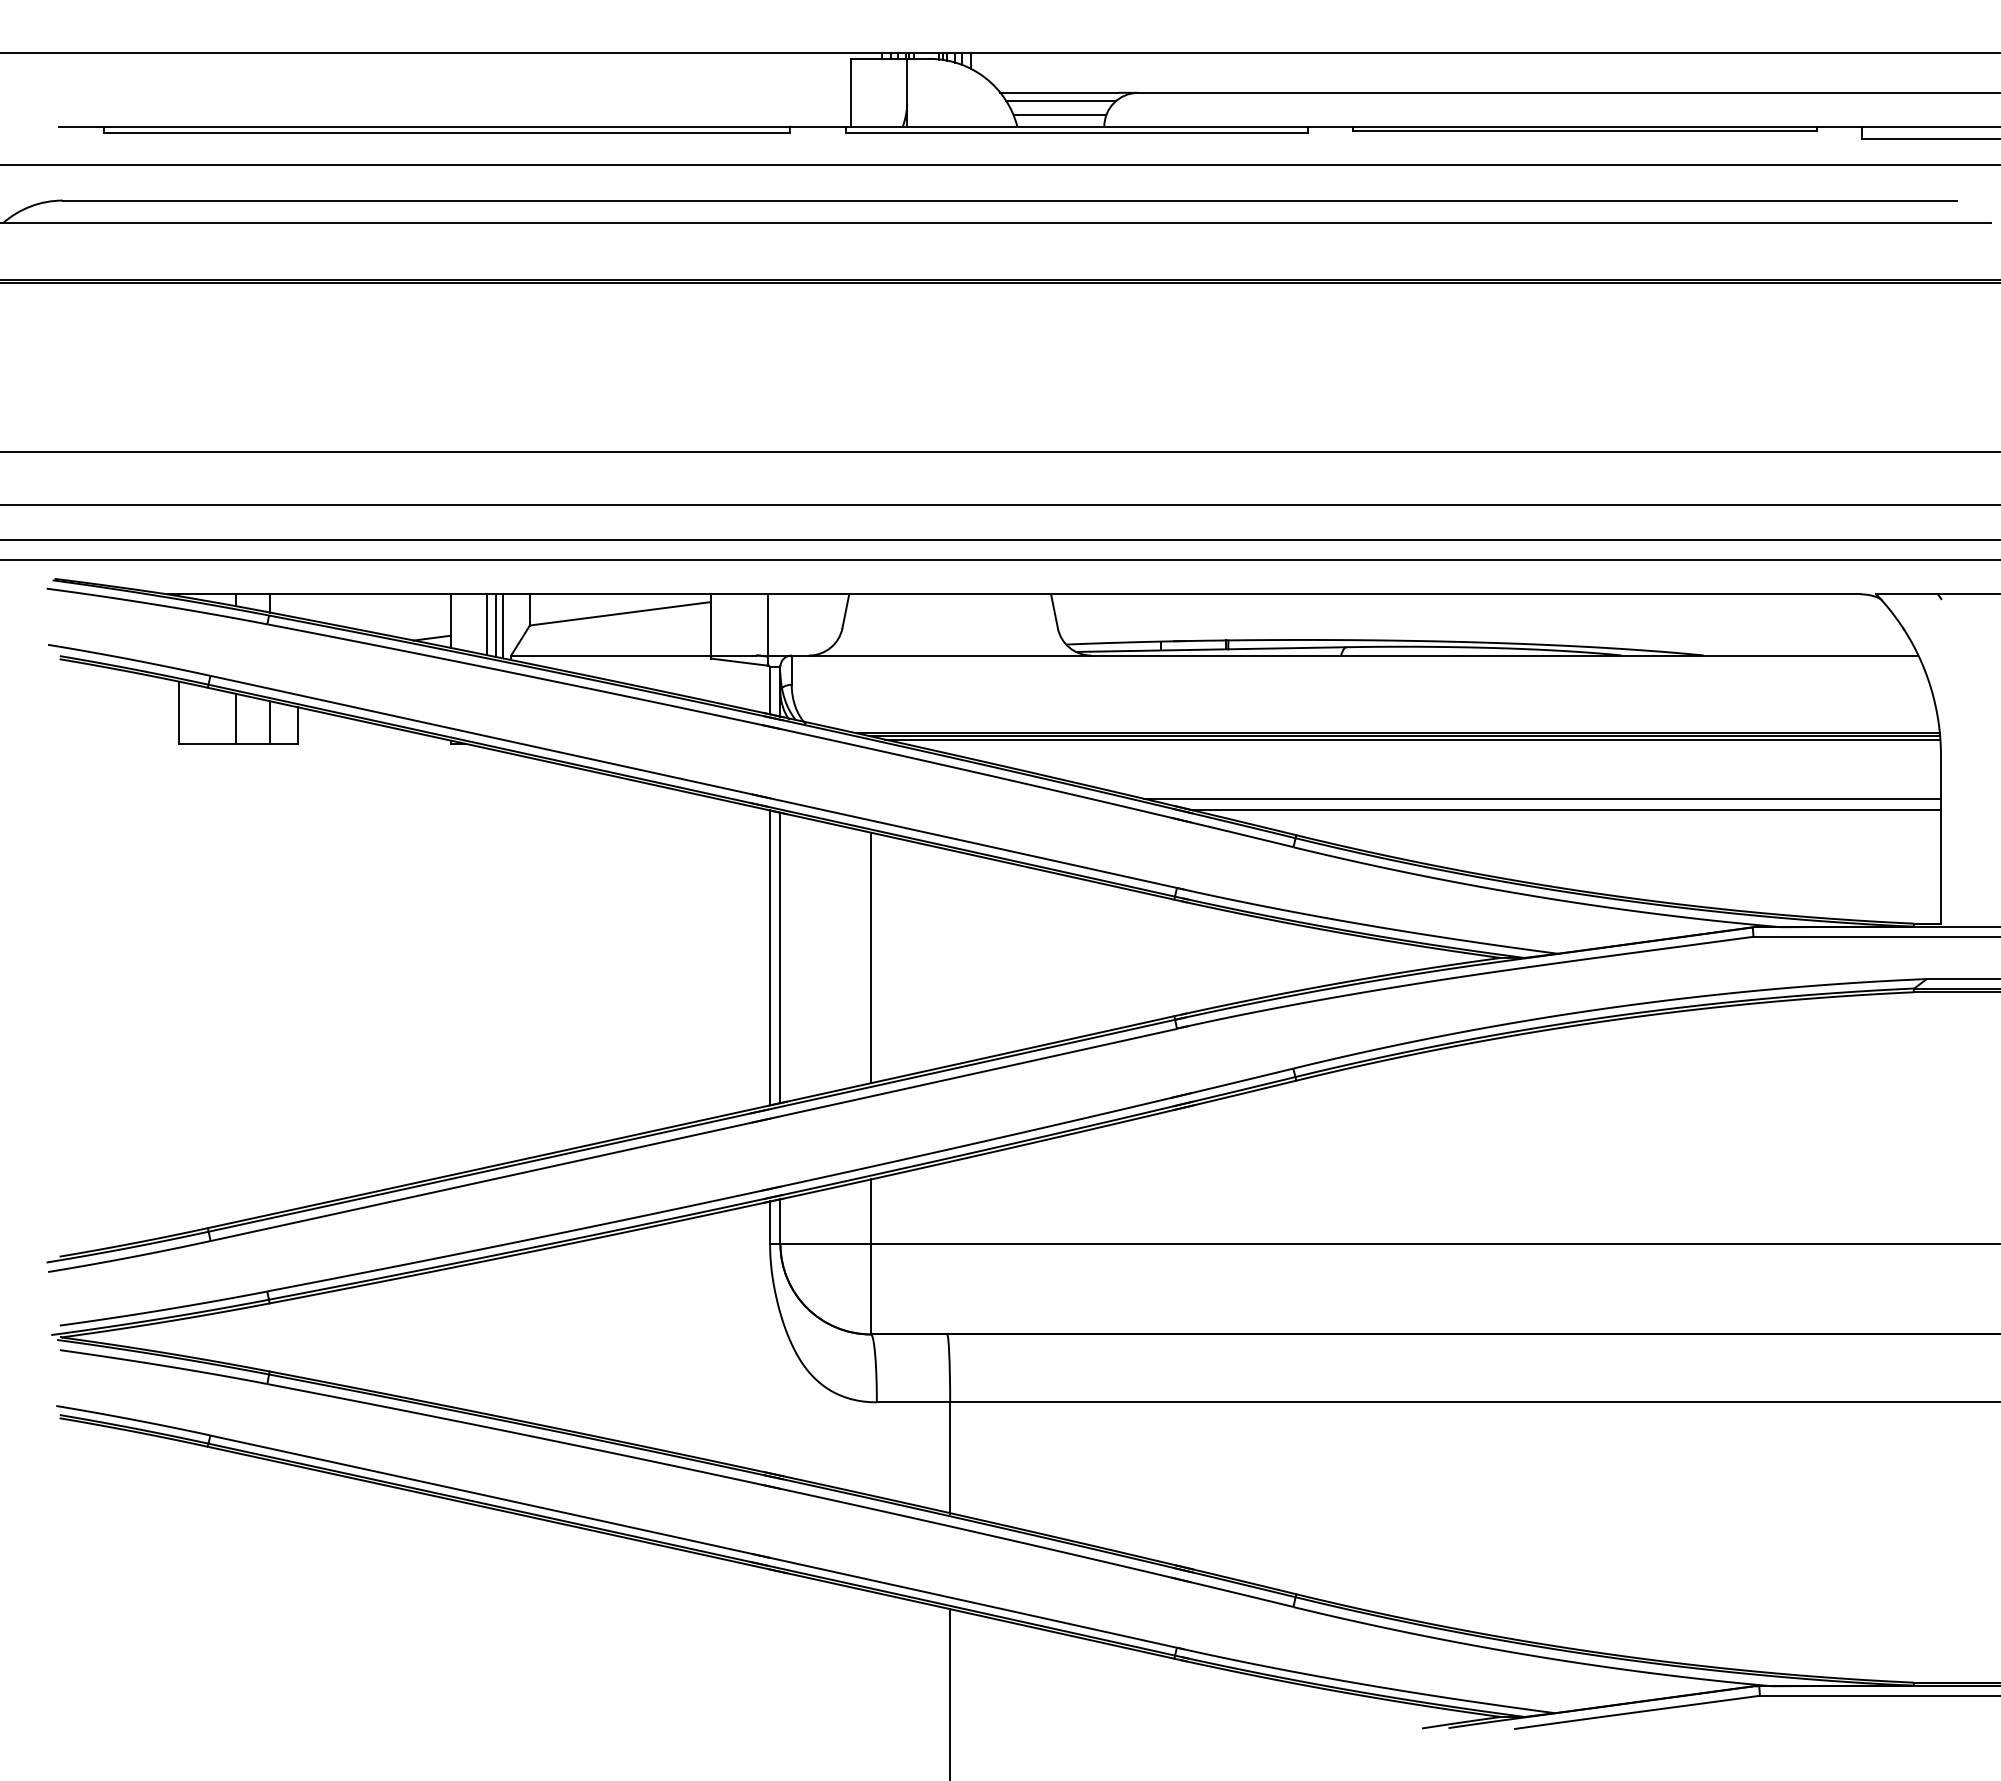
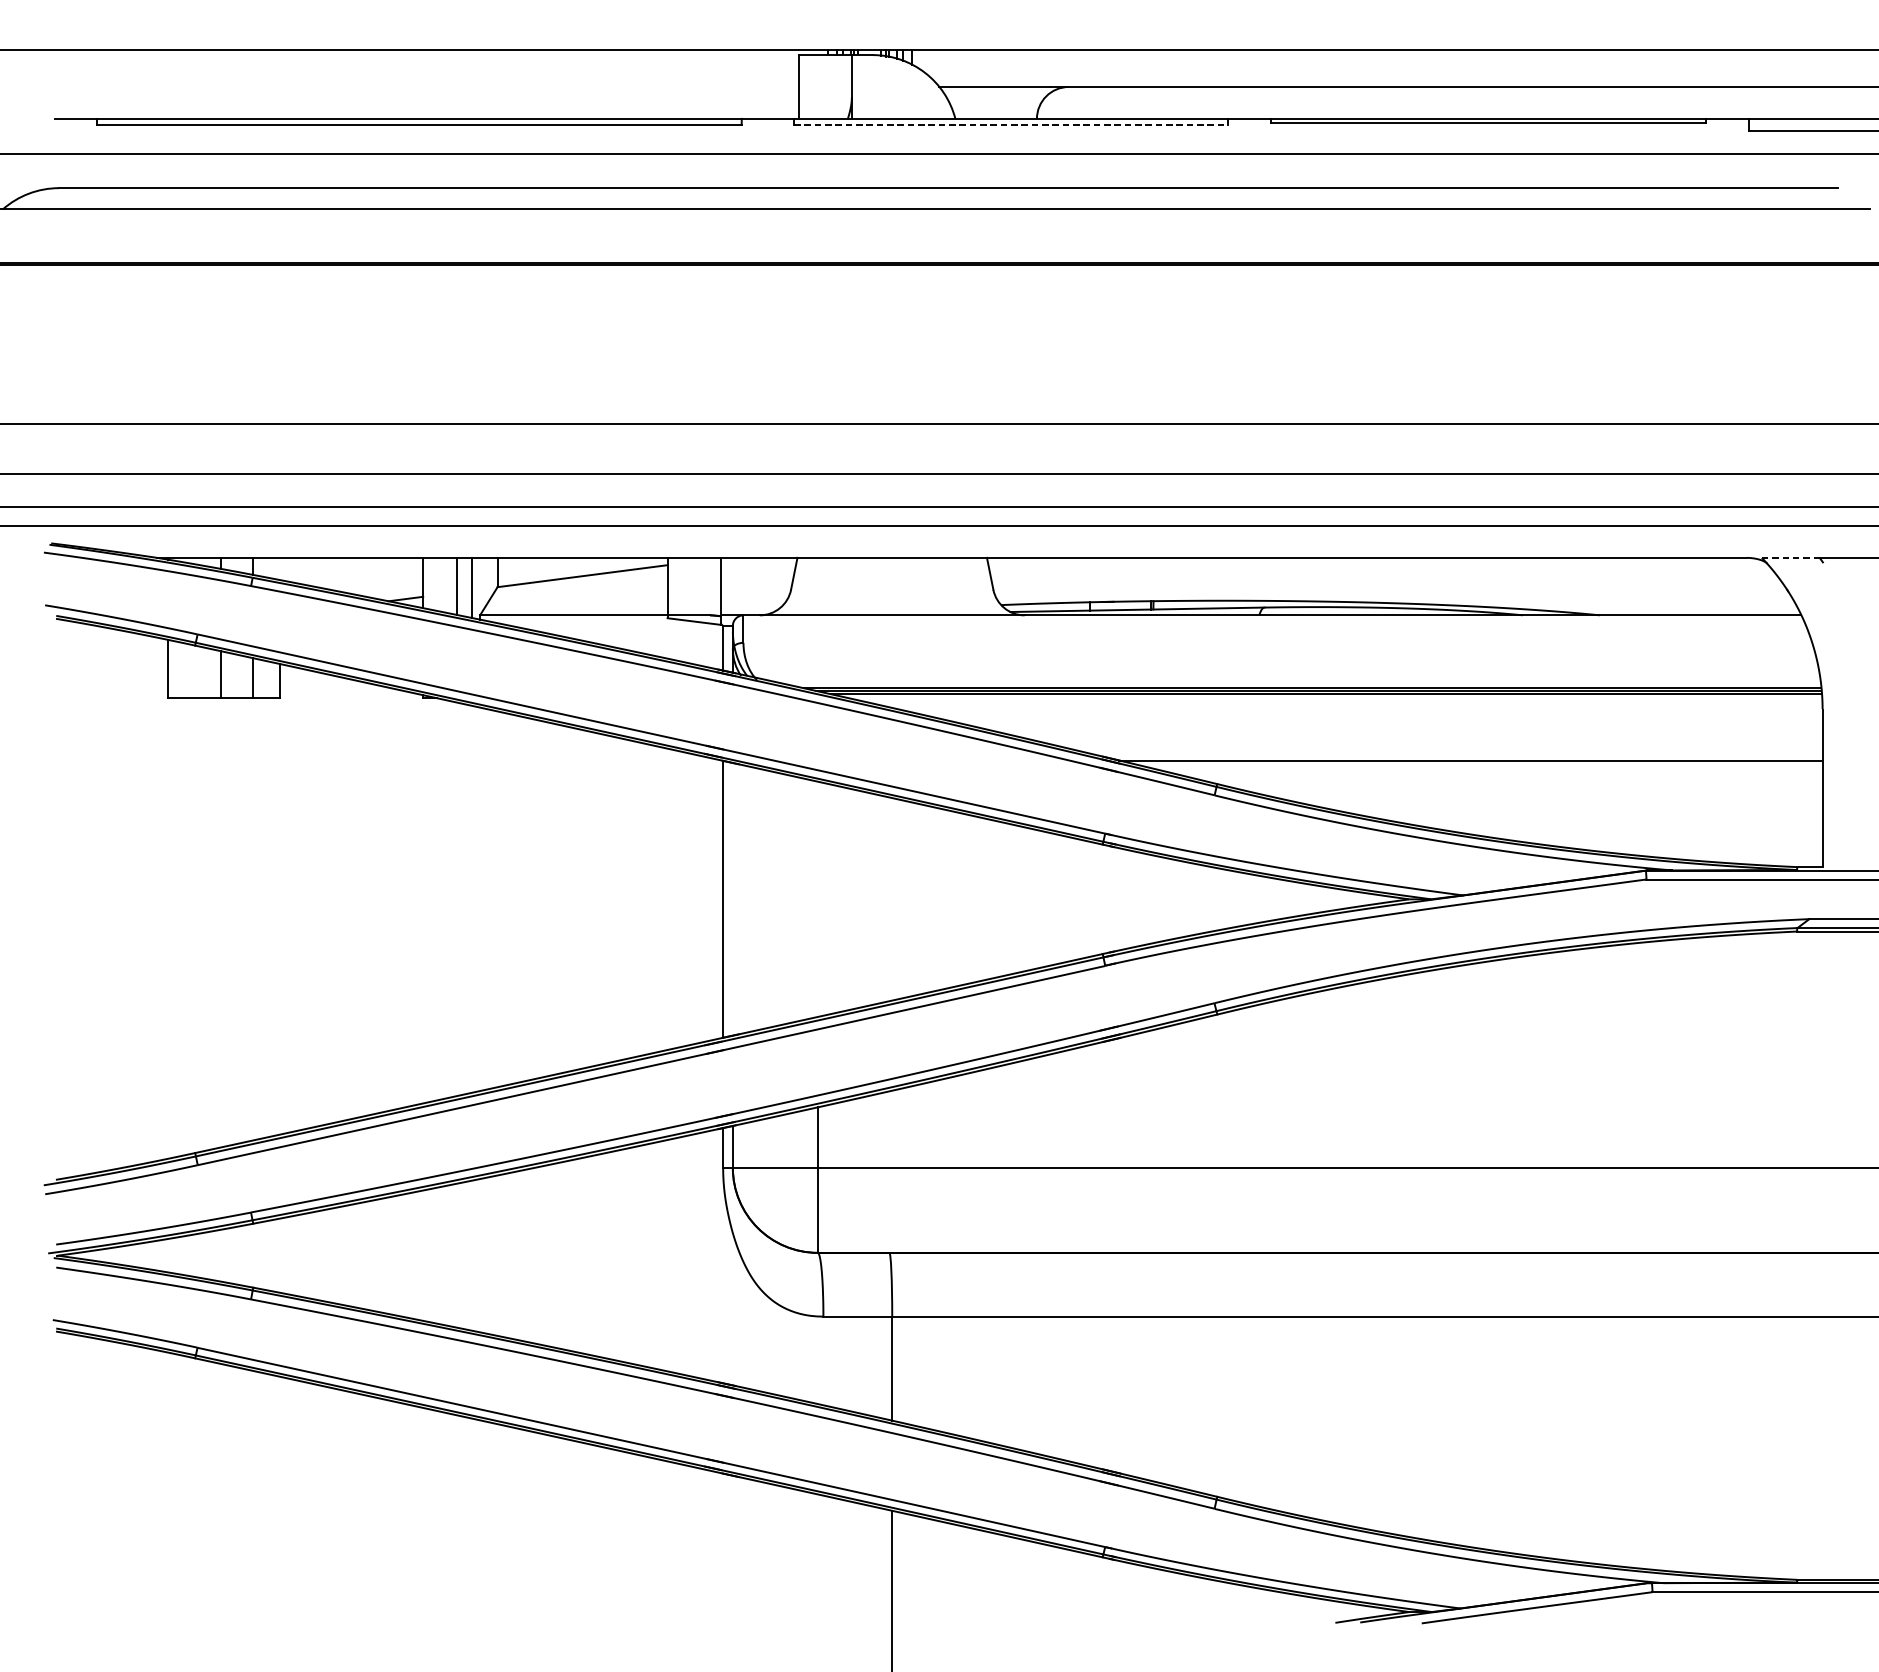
line: (1060, 101) -> (995, 95), removed
line: (1059, 115) -> (994, 108), removed
line: (1077, 133) -> (1011, 125), solid -> dashed
line: (1907, 594) -> (1791, 558), solid -> dashed
line: (495, 625) -> (465, 587), removed
line: (1541, 798) -> (1447, 749), removed
line: (780, 957) -> (732, 898), removed
line: (870, 957) -> (817, 898), removed

